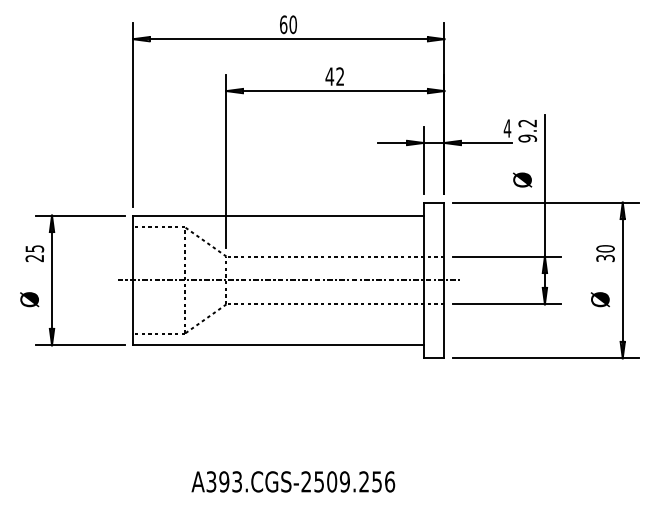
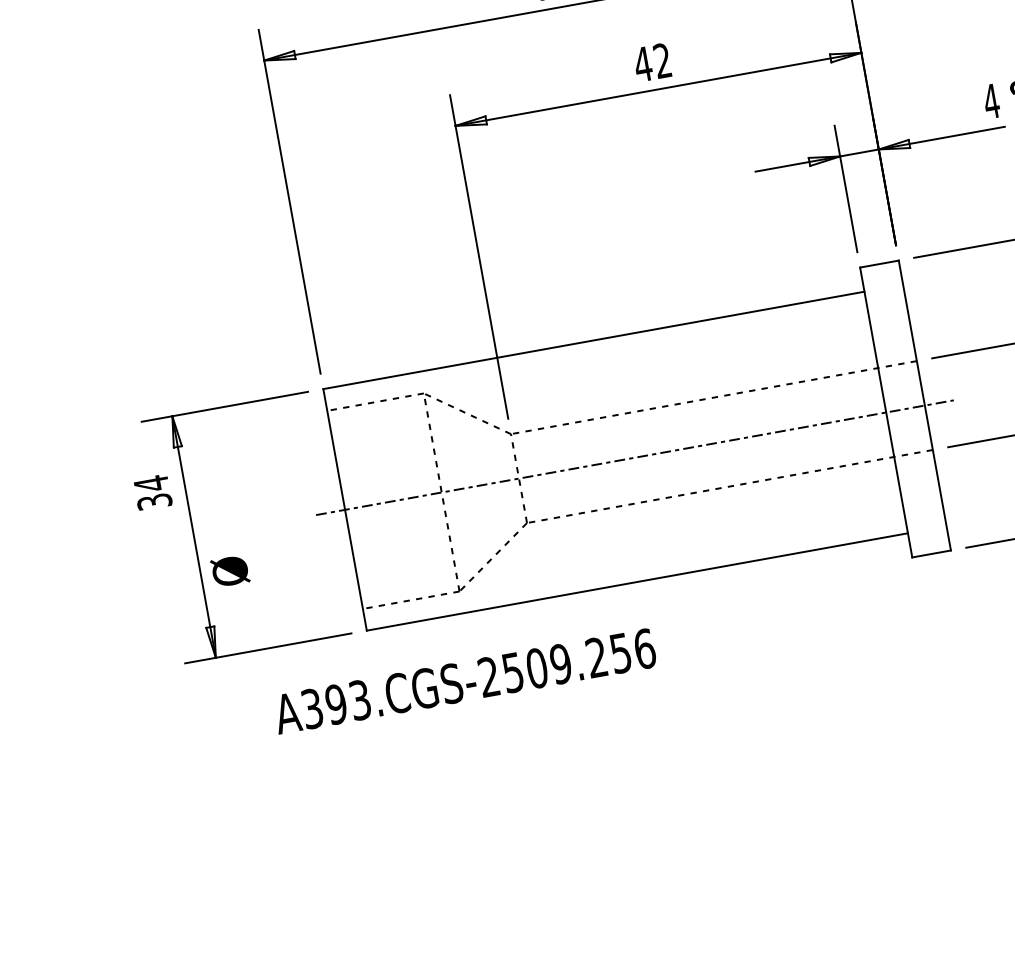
text: (34, 252) -> (152, 490), 25 -> 34
text: (29, 299) -> (229, 571), moved
text: (293, 481) -> (465, 680), moved

